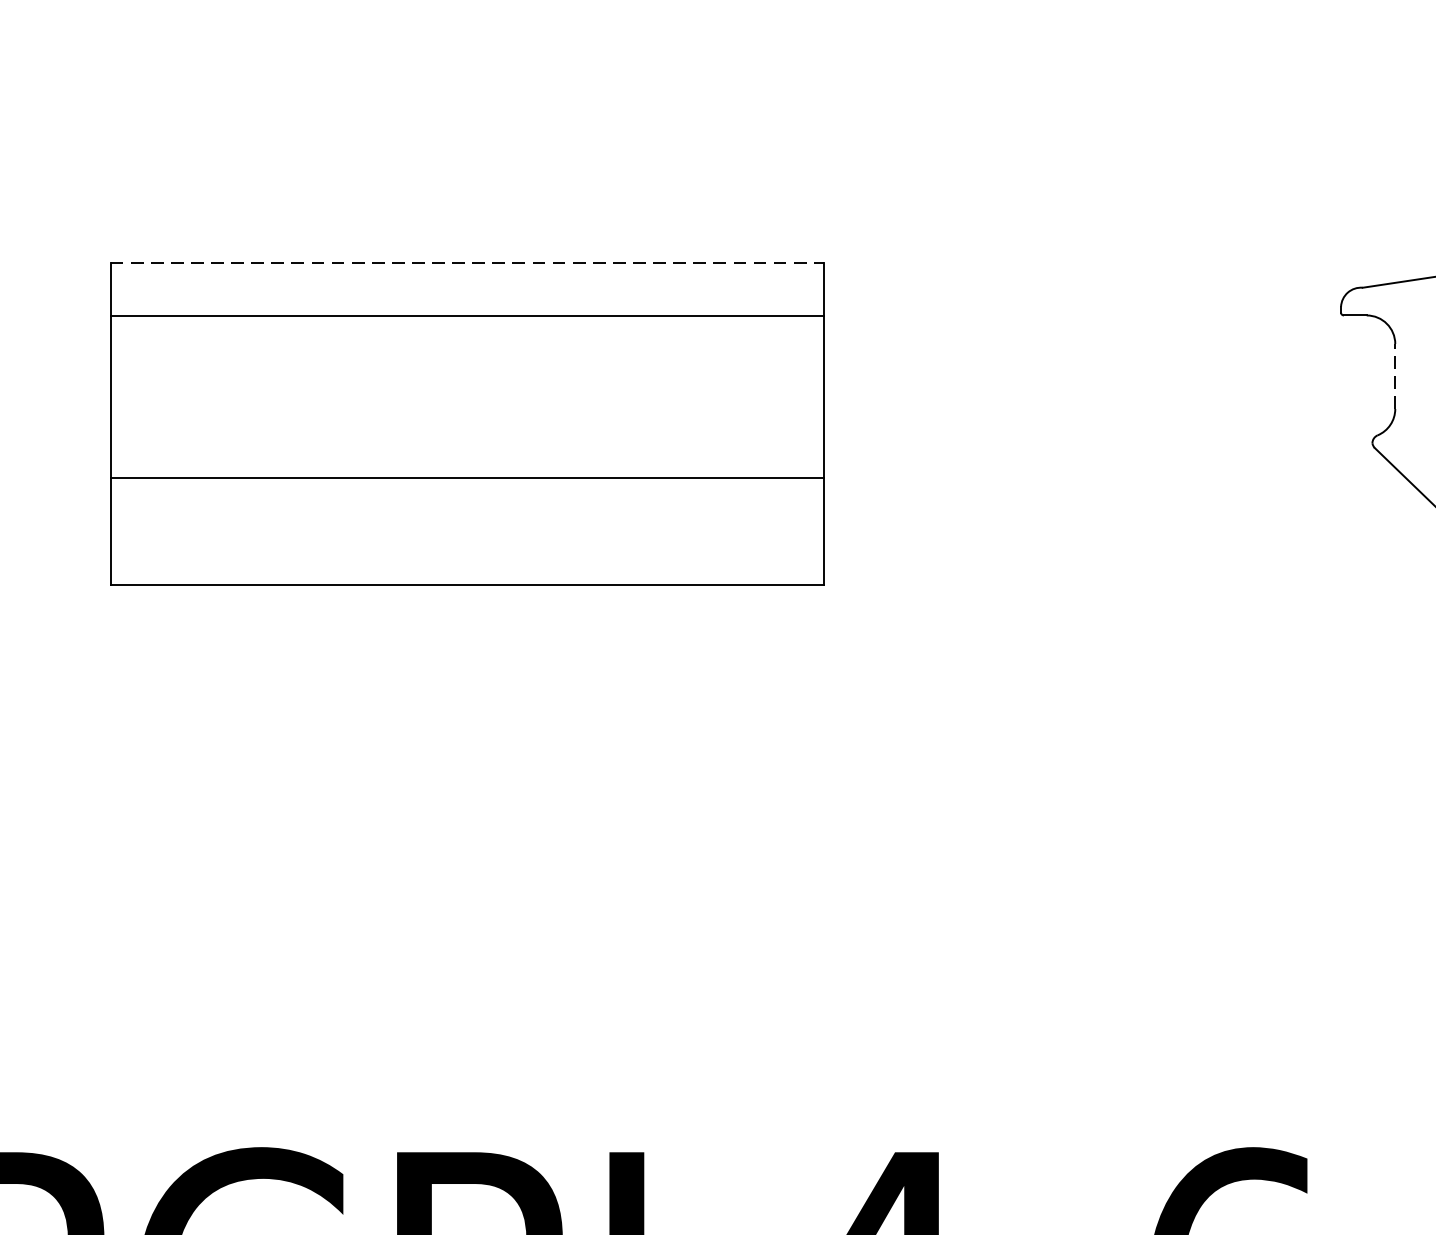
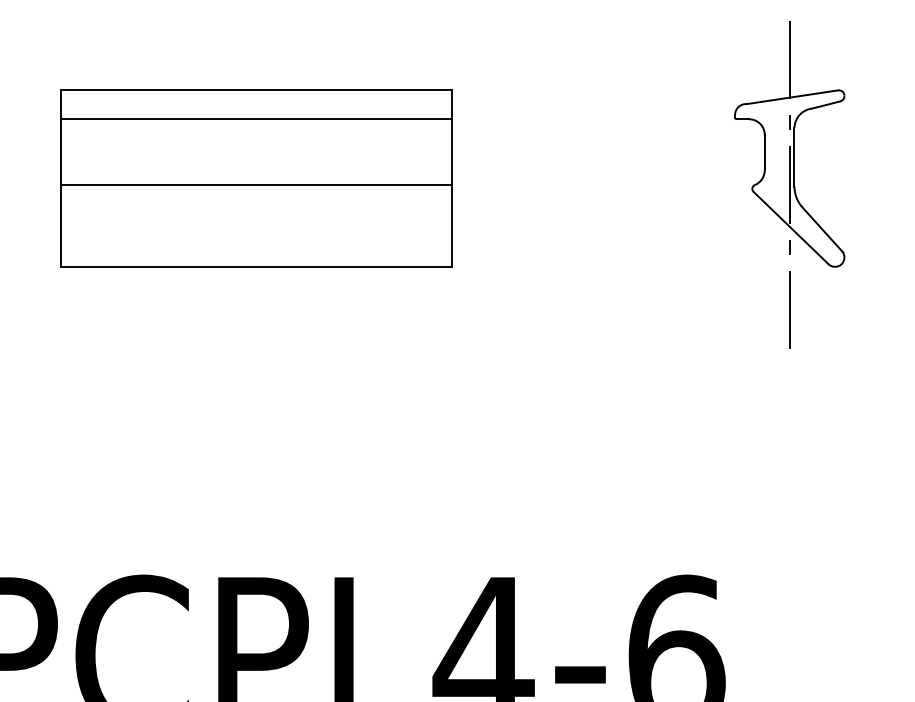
line: (468, 262) -> (257, 90), dashed -> solid
line: (1394, 376) -> (764, 152), dashed -> solid
line: (466, 476) -> (256, 184), moved

